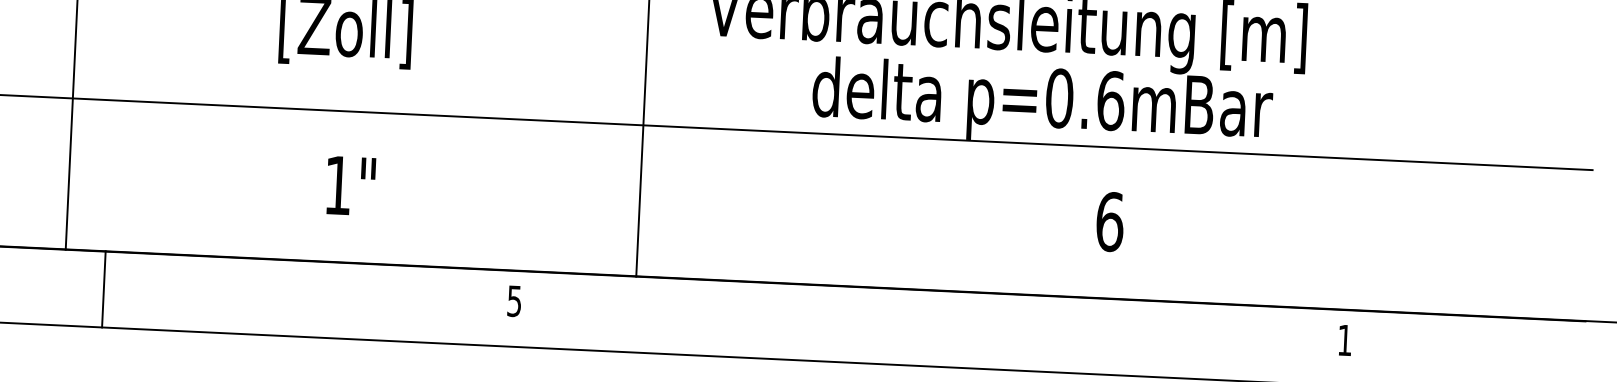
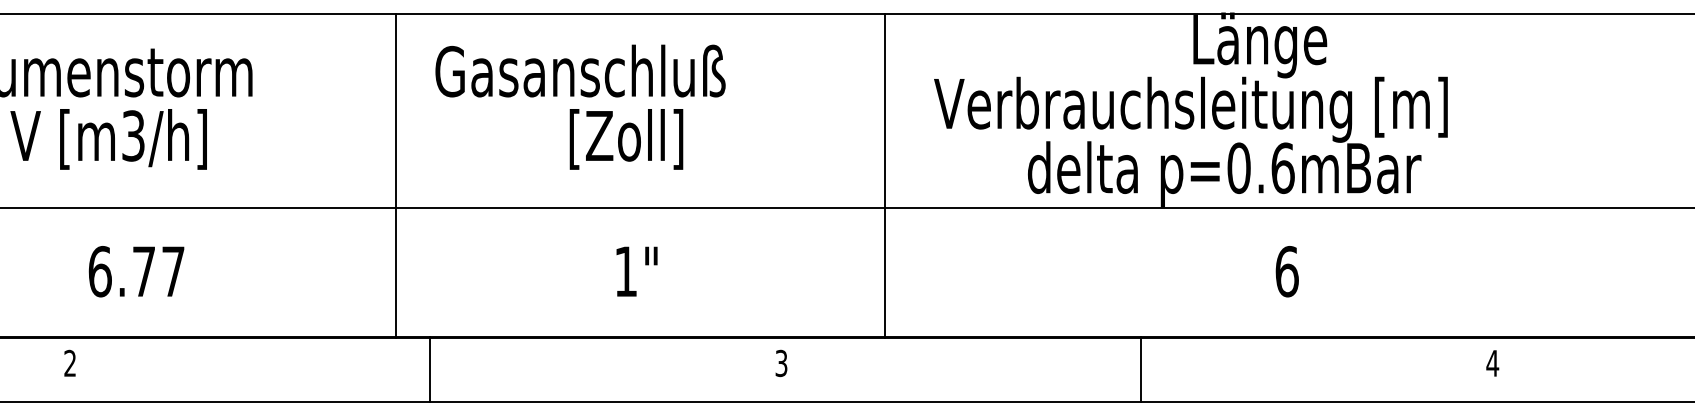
text: (514, 300) -> (781, 362), 5 -> 3
line: (934, 328) -> (1141, 369), added
text: (1344, 340) -> (1492, 363), 1 -> 4

